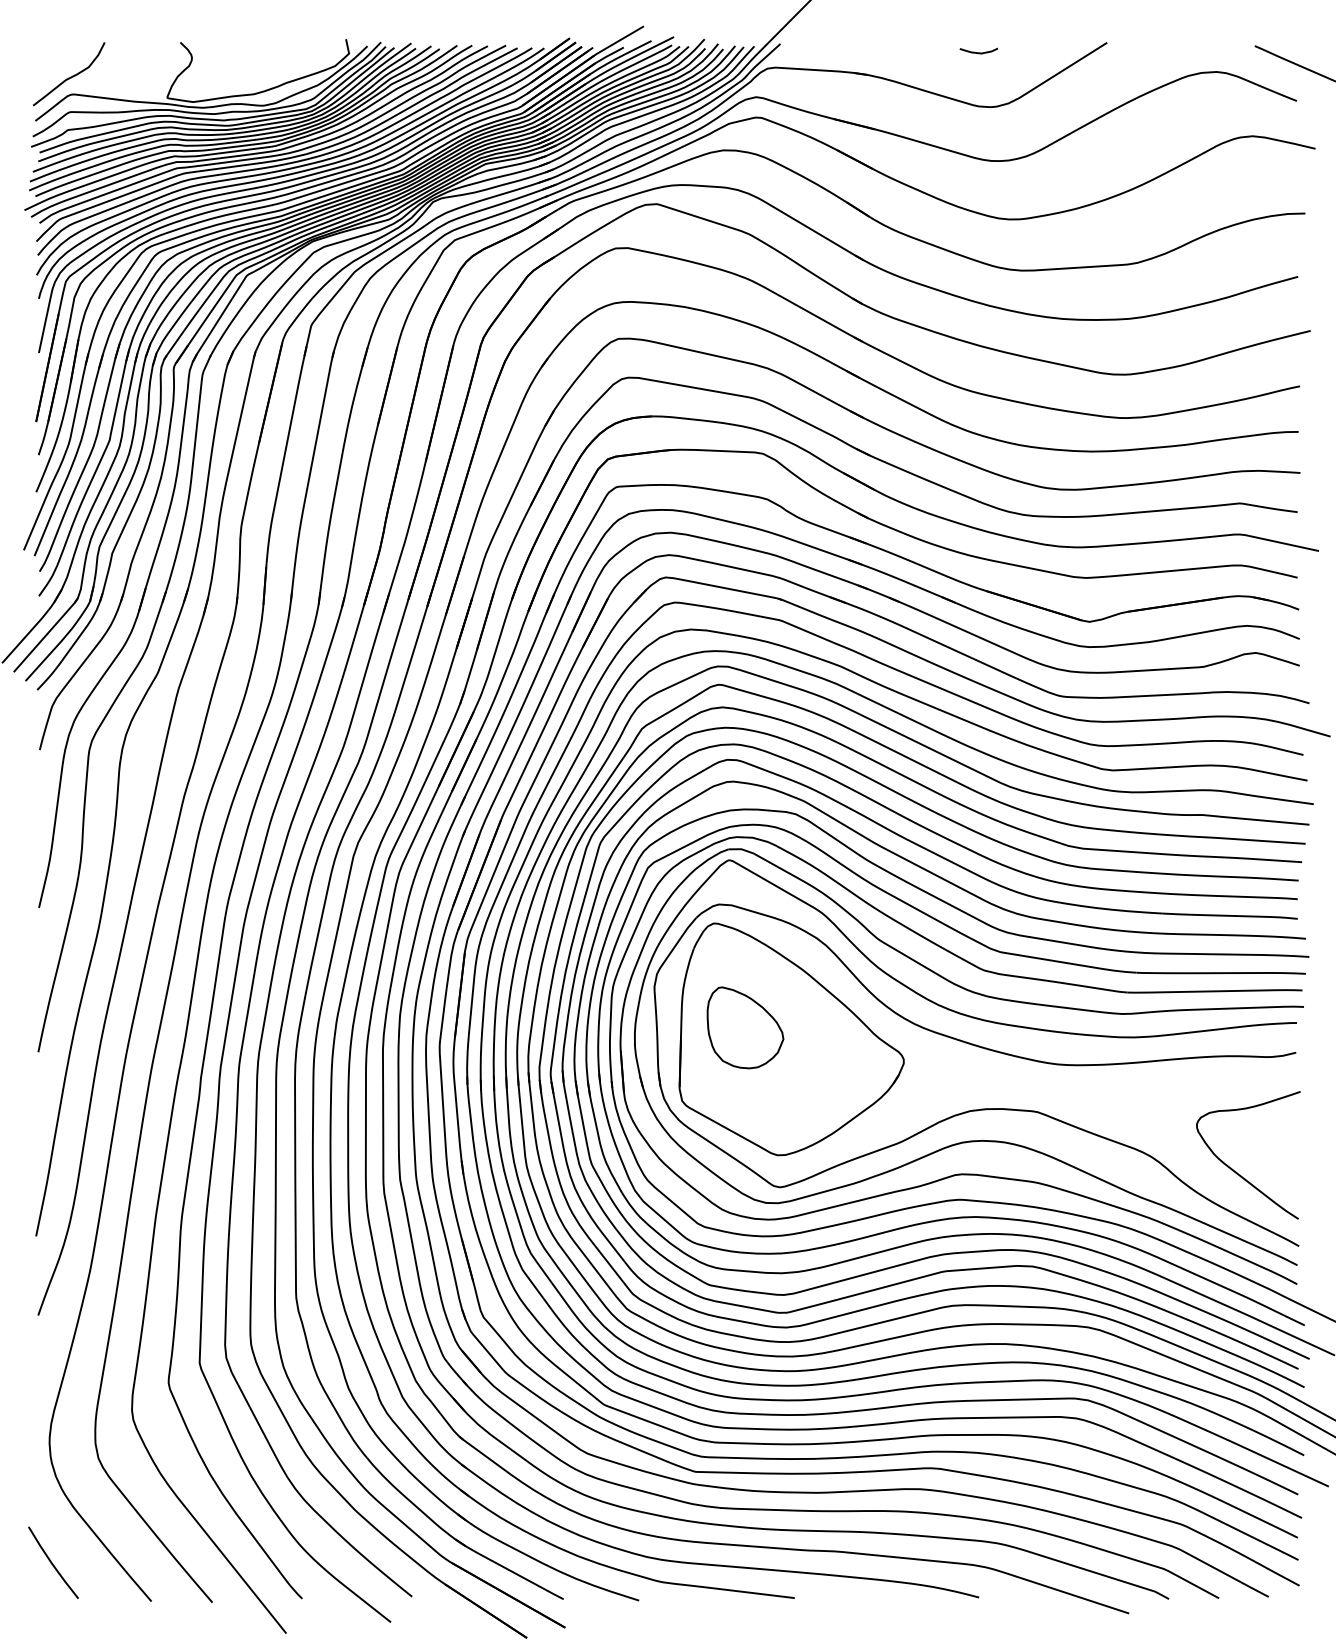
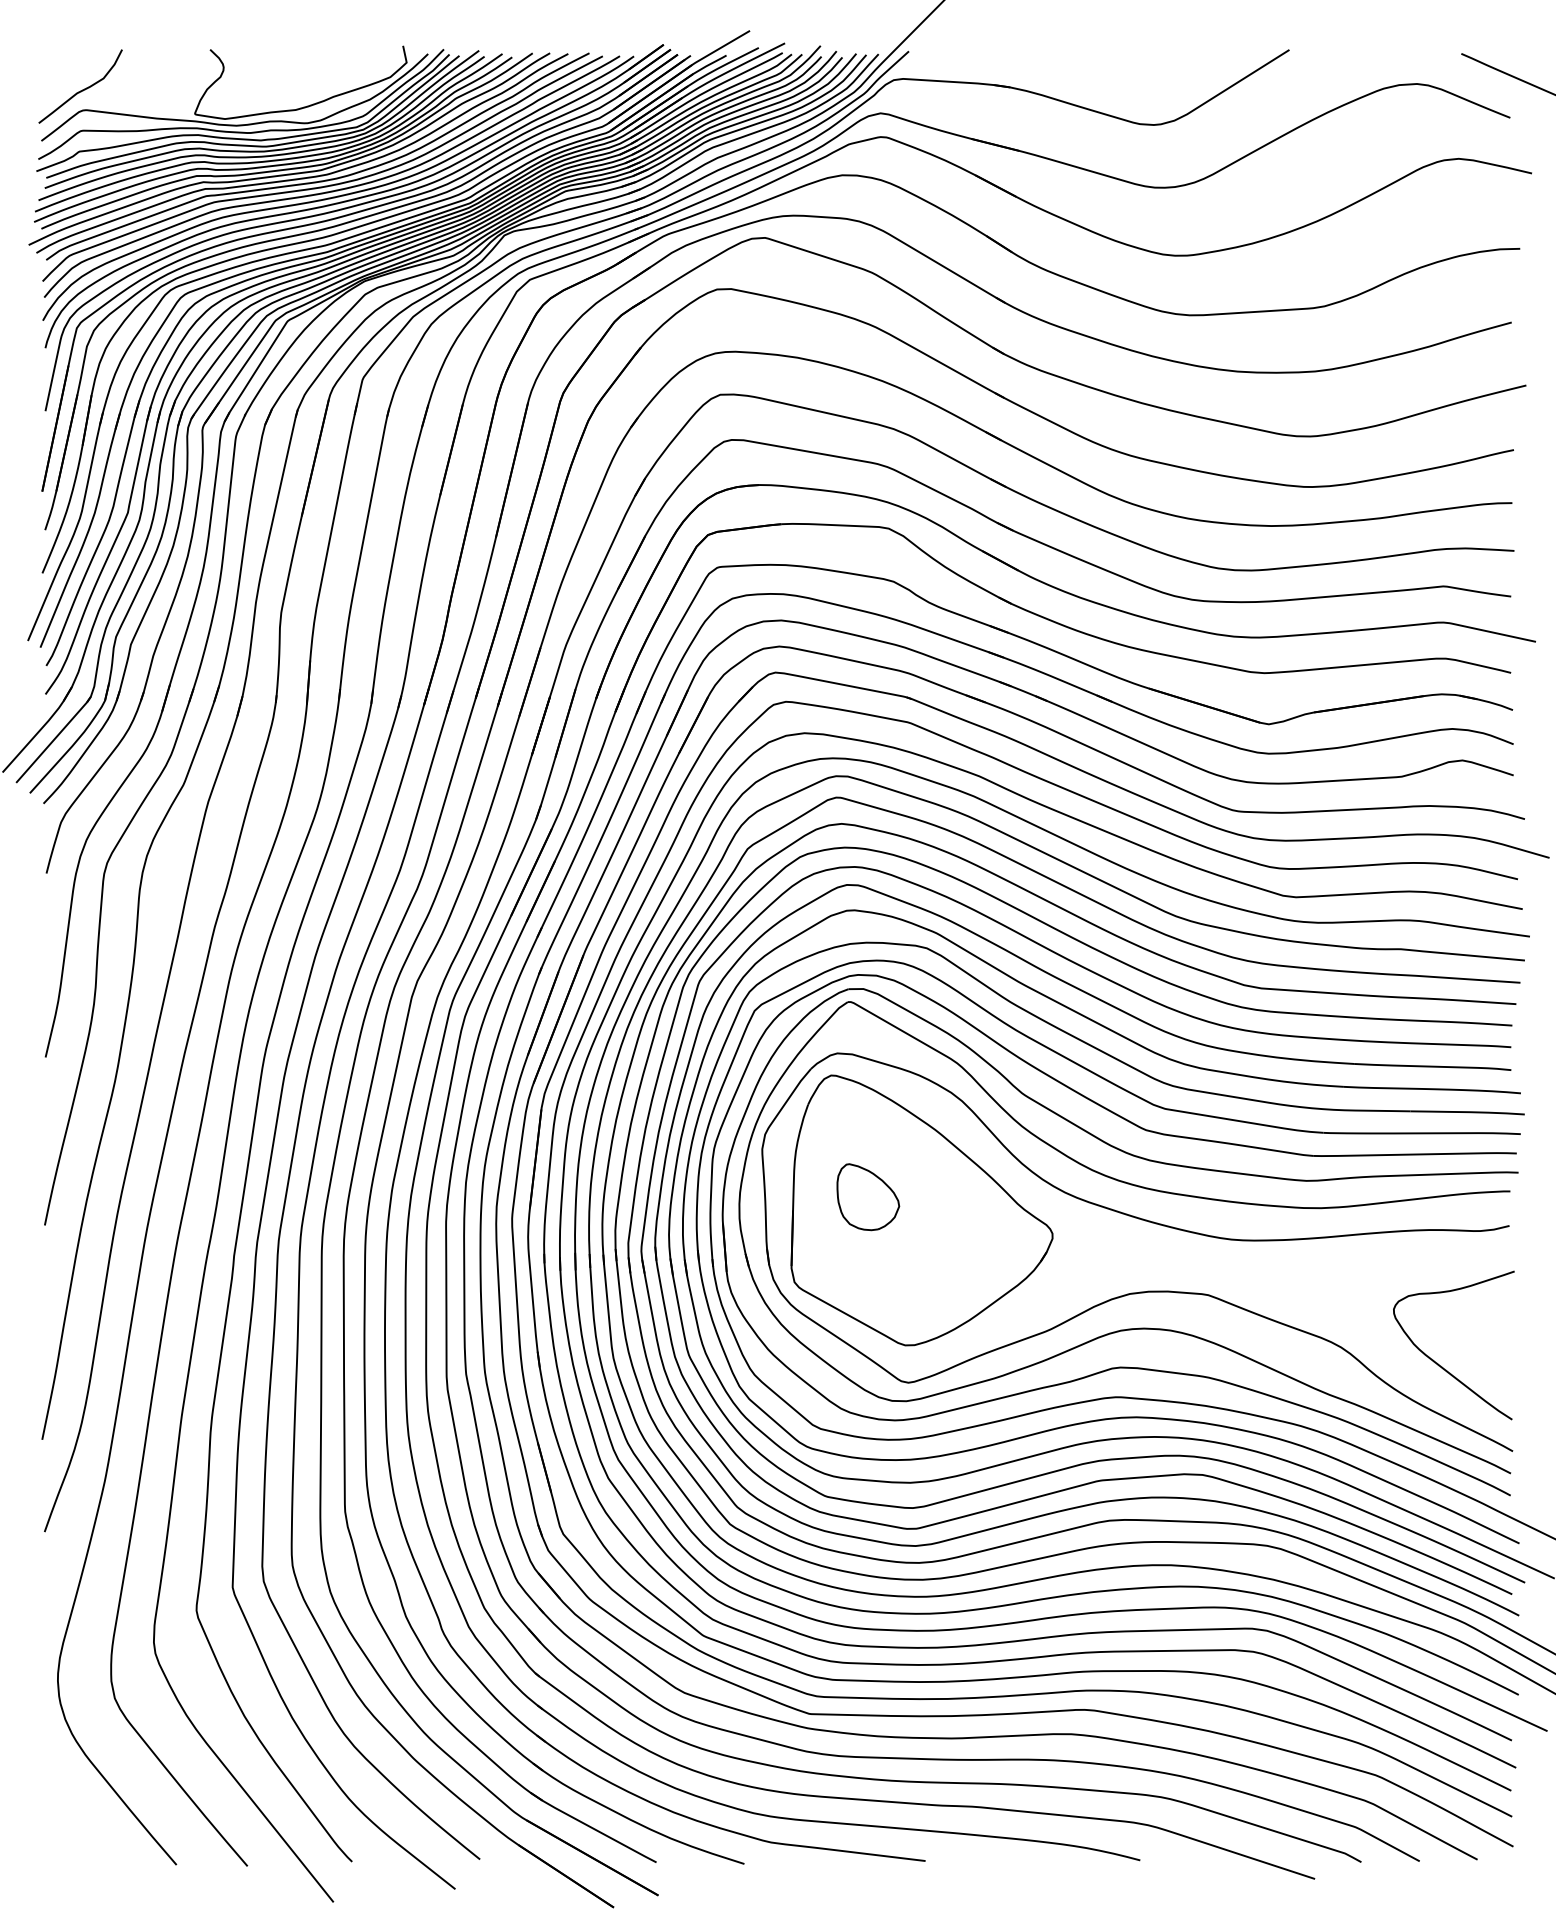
line: (978, 52) -> (1139, 61), removed
part: (745, 1028) -> (868, 1197), size x0.7
line: (52, 1563) -> (61, 1820), removed

